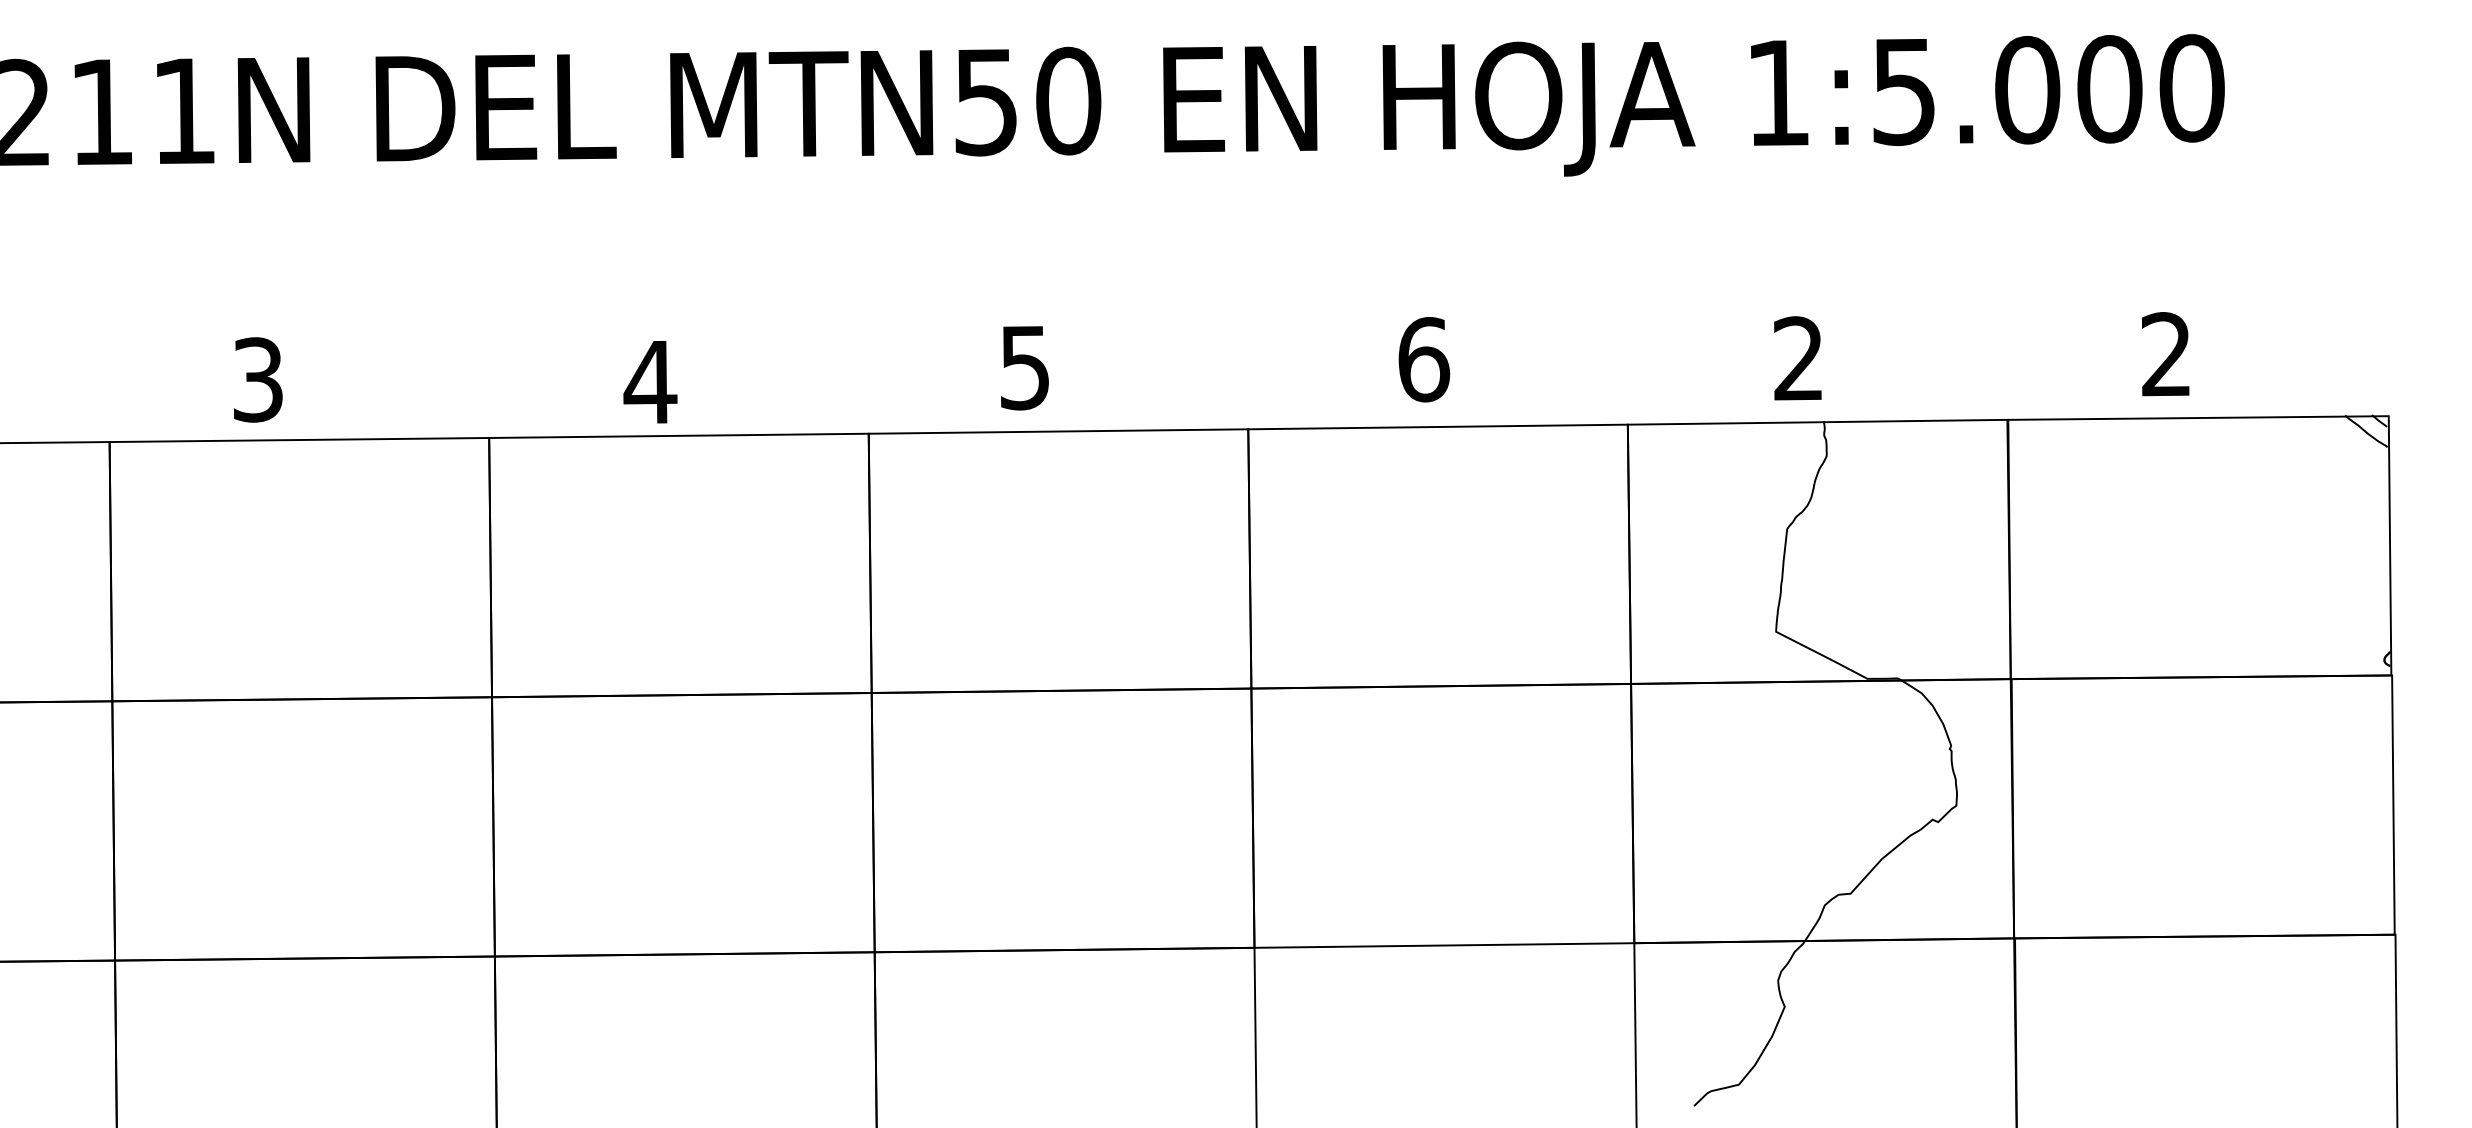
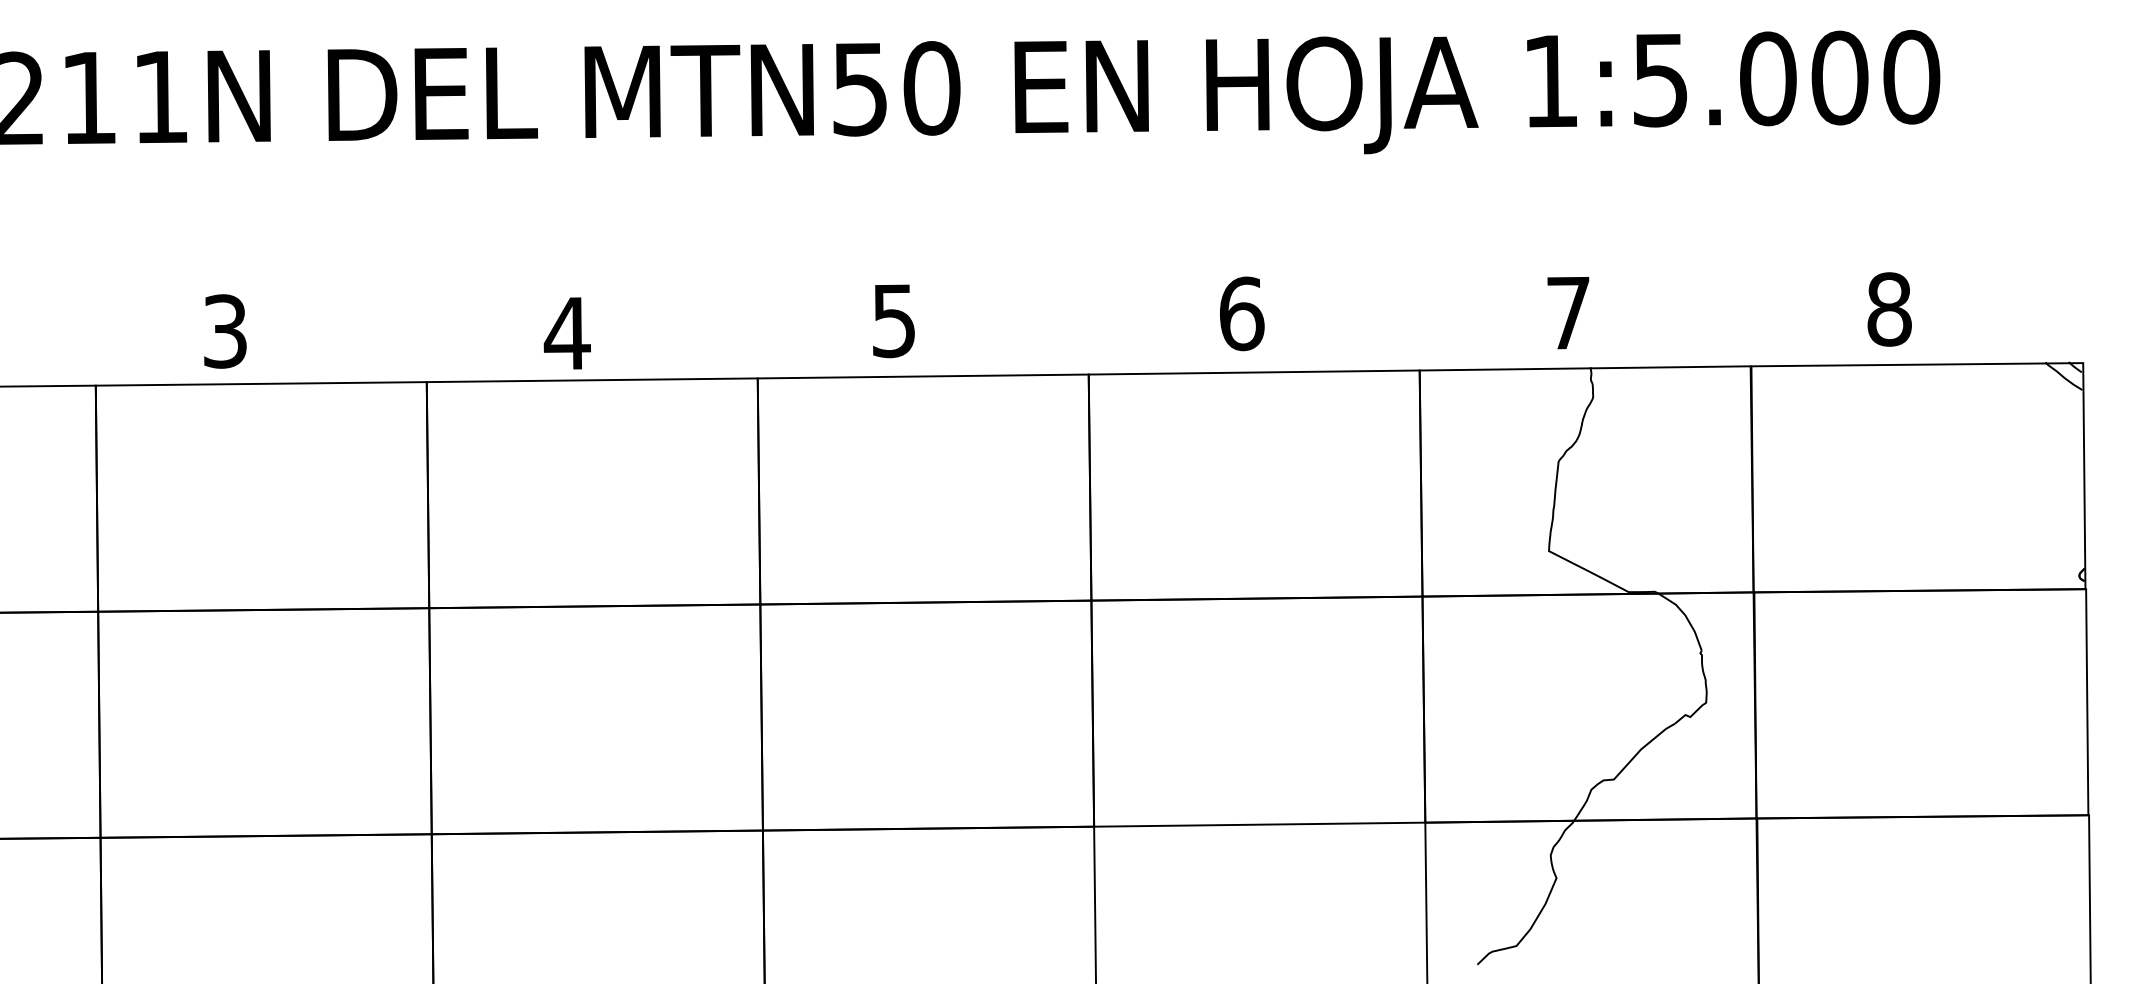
text: (2166, 354) -> (1889, 309), 2 -> 8
text: (1798, 358) -> (1568, 312), 2 -> 7

